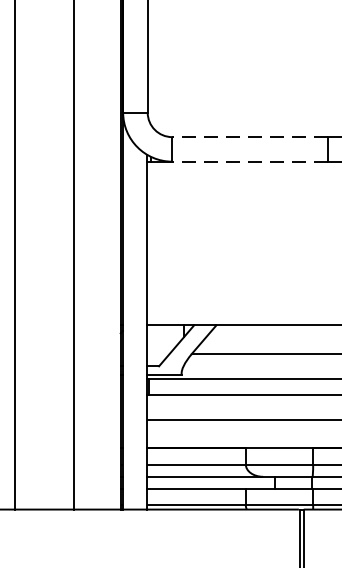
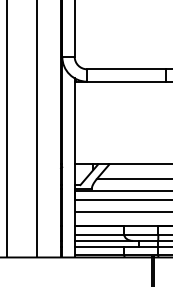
line: (248, 137) -> (125, 69), dashed -> solid
line: (248, 161) -> (125, 81), dashed -> solid

